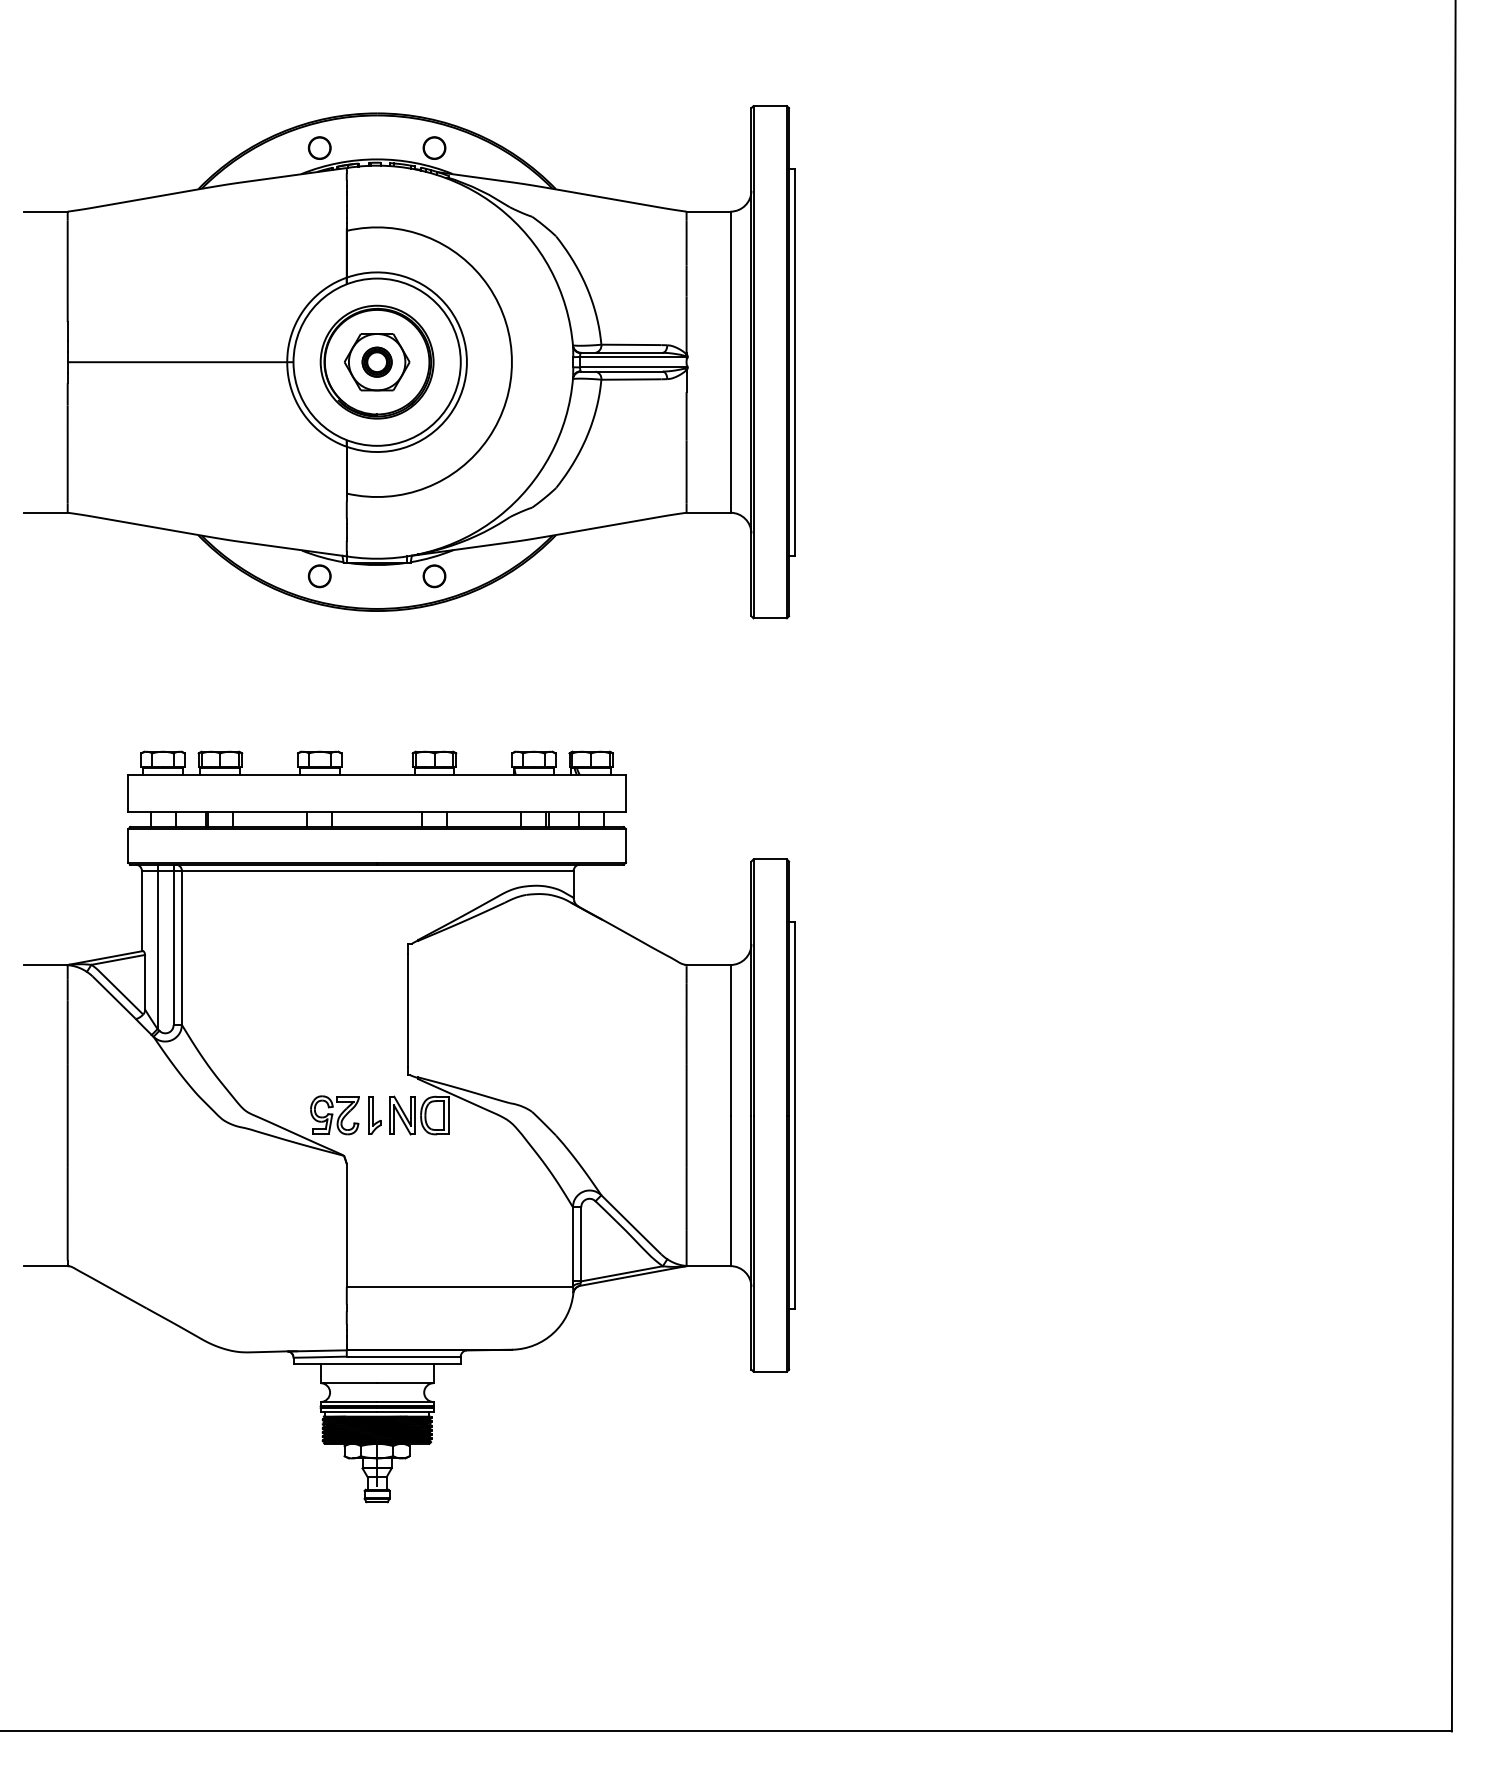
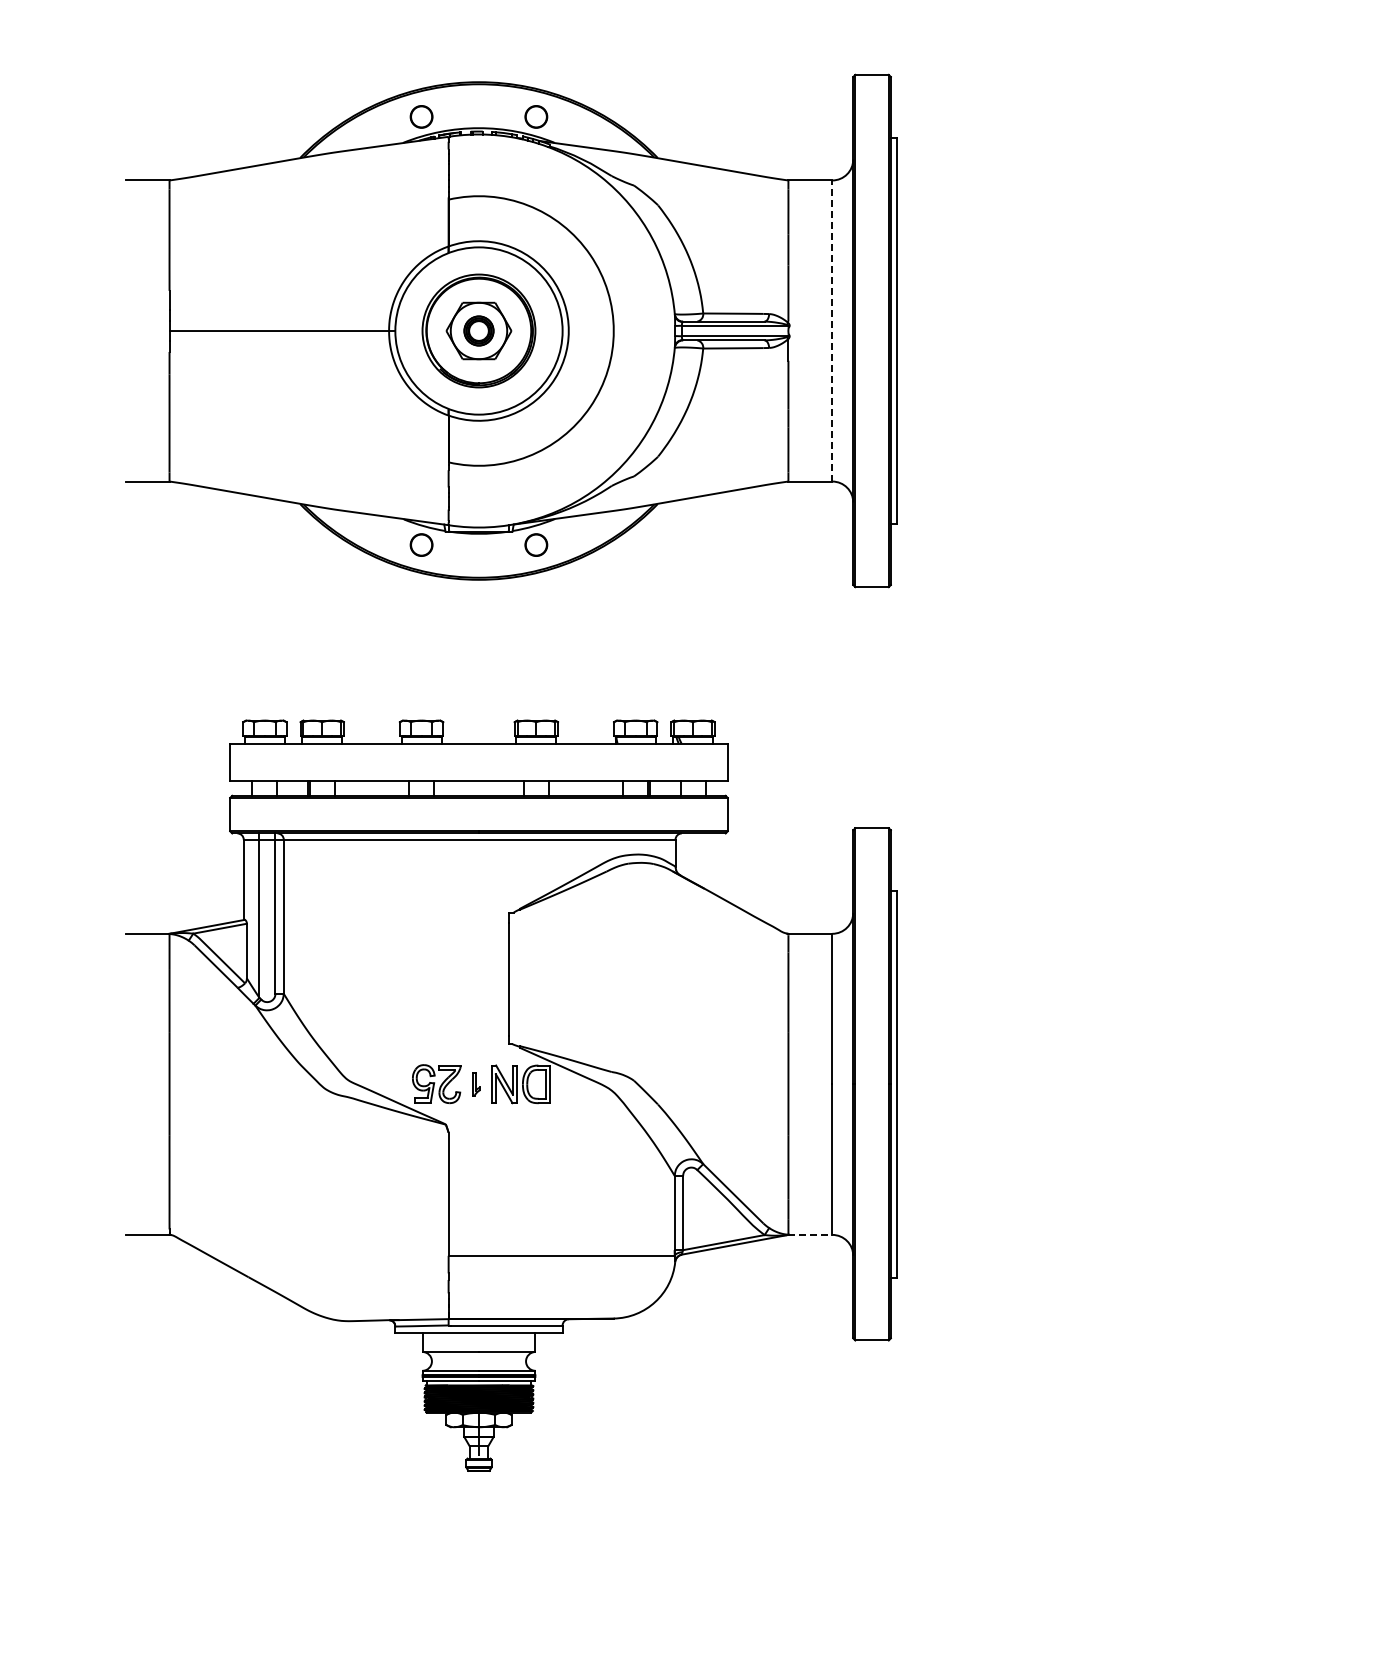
line: (730, 362) -> (832, 331), solid -> dashed
part: (374, 1115) -> (476, 1084), size x0.6
line: (708, 1266) -> (810, 1235), solid -> dashed

